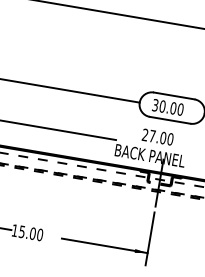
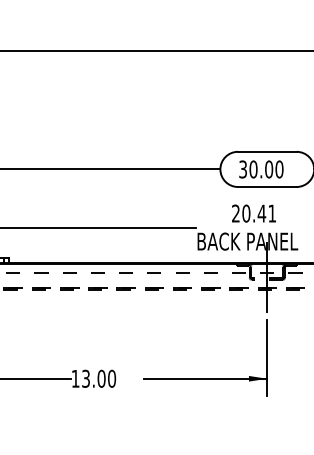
text: (161, 137) -> (259, 213), 27.00 -> 20.41
text: (21, 230) -> (85, 377), 15.00 -> 13.00

